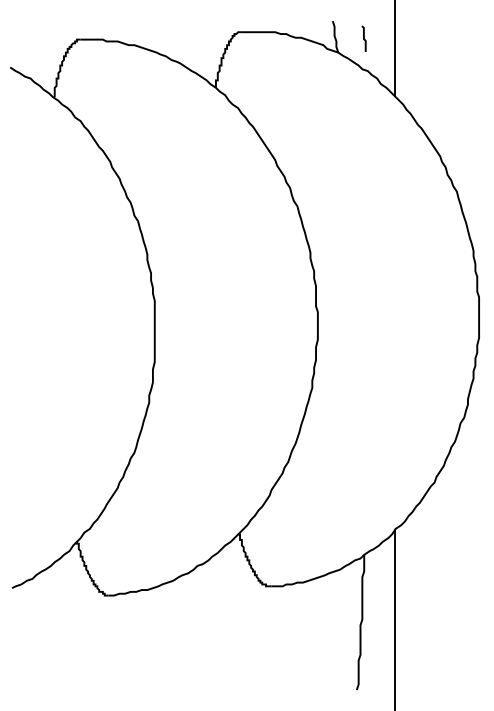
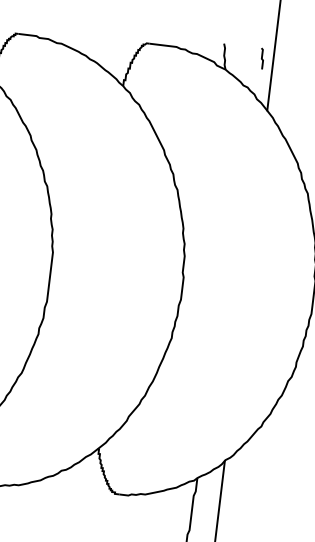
curve: (363, 38) -> (261, 58), moved

